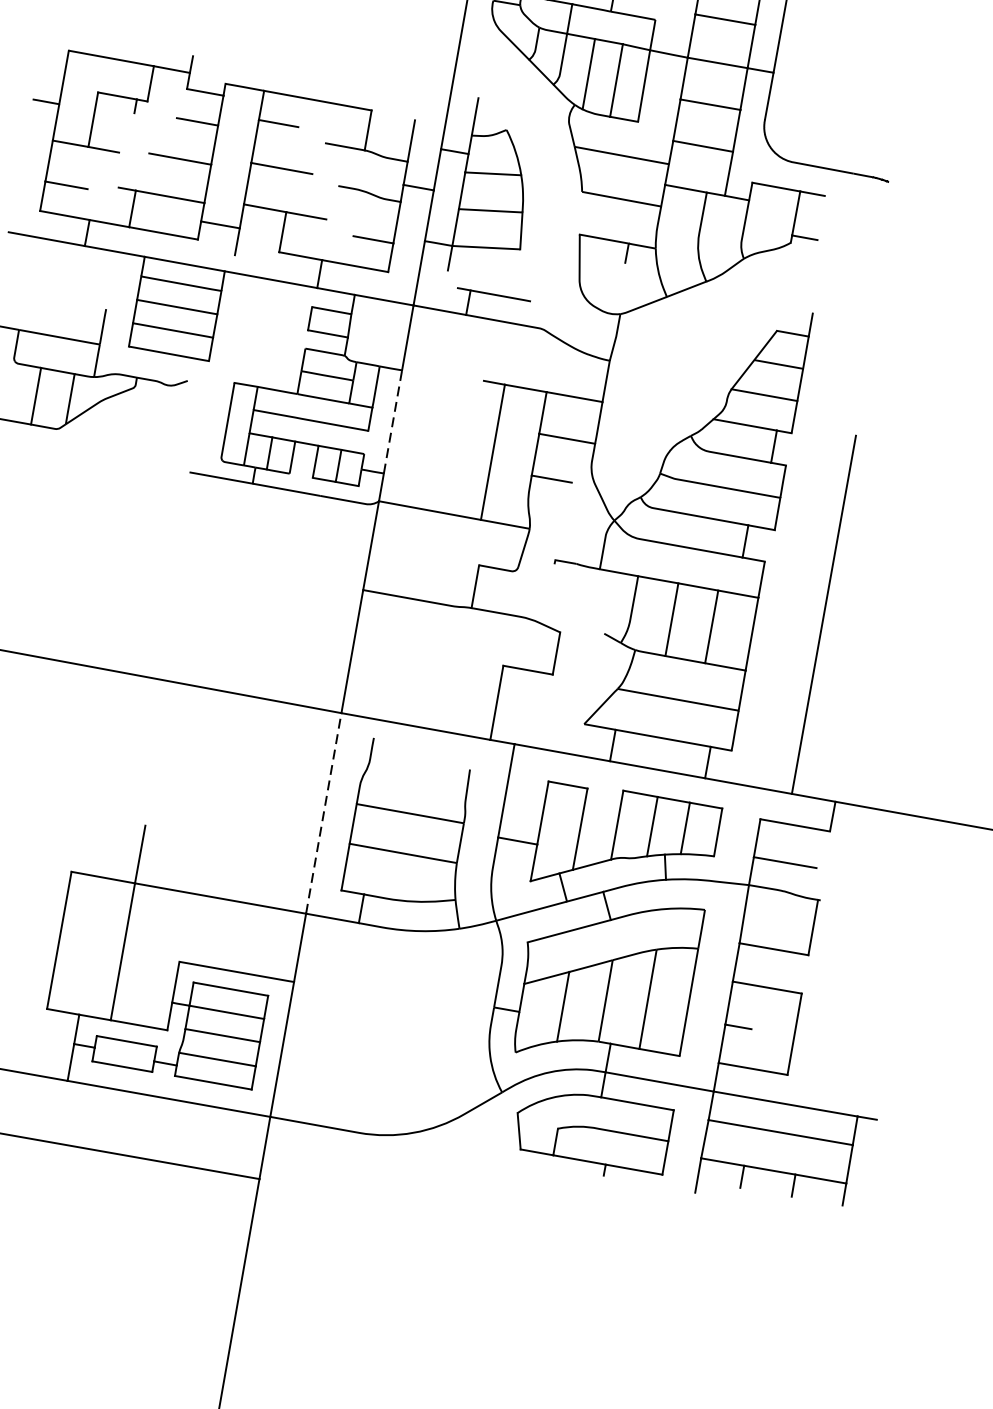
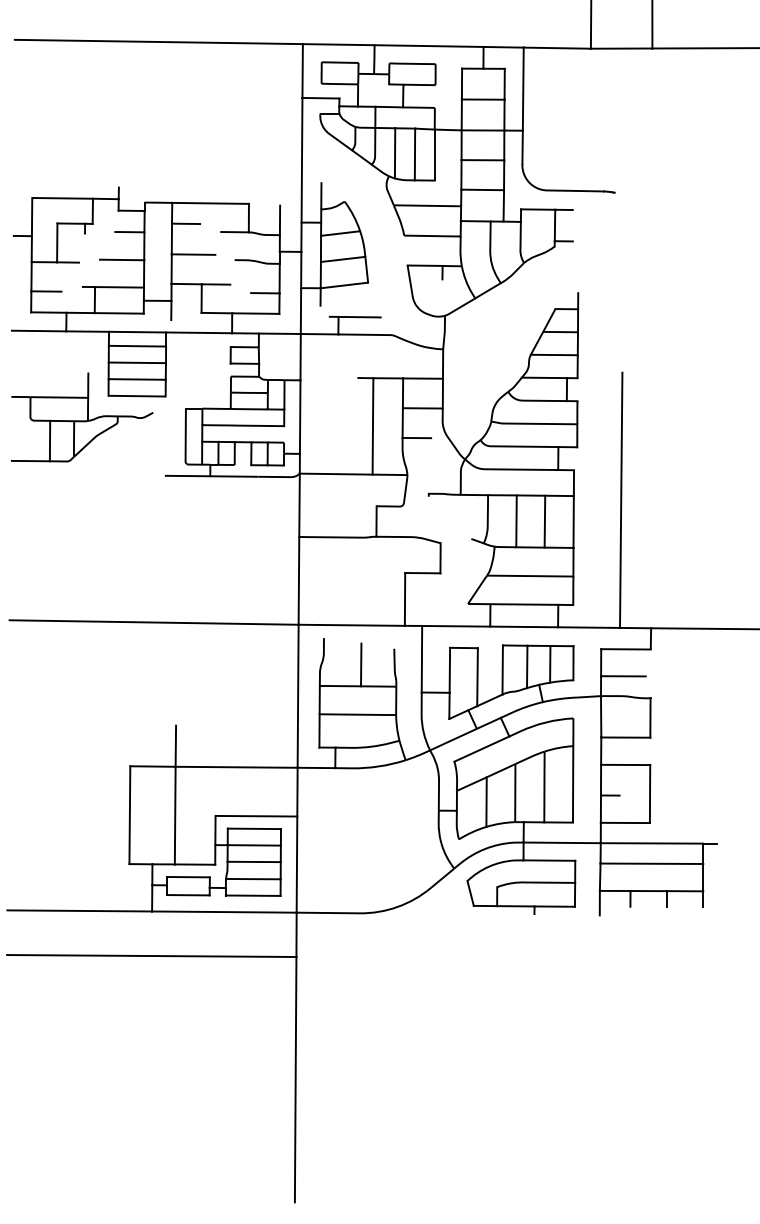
line: (393, 422) -> (300, 417), dashed -> solid
line: (420, 783) -> (361, 664), added
line: (324, 813) -> (298, 696), dashed -> solid

